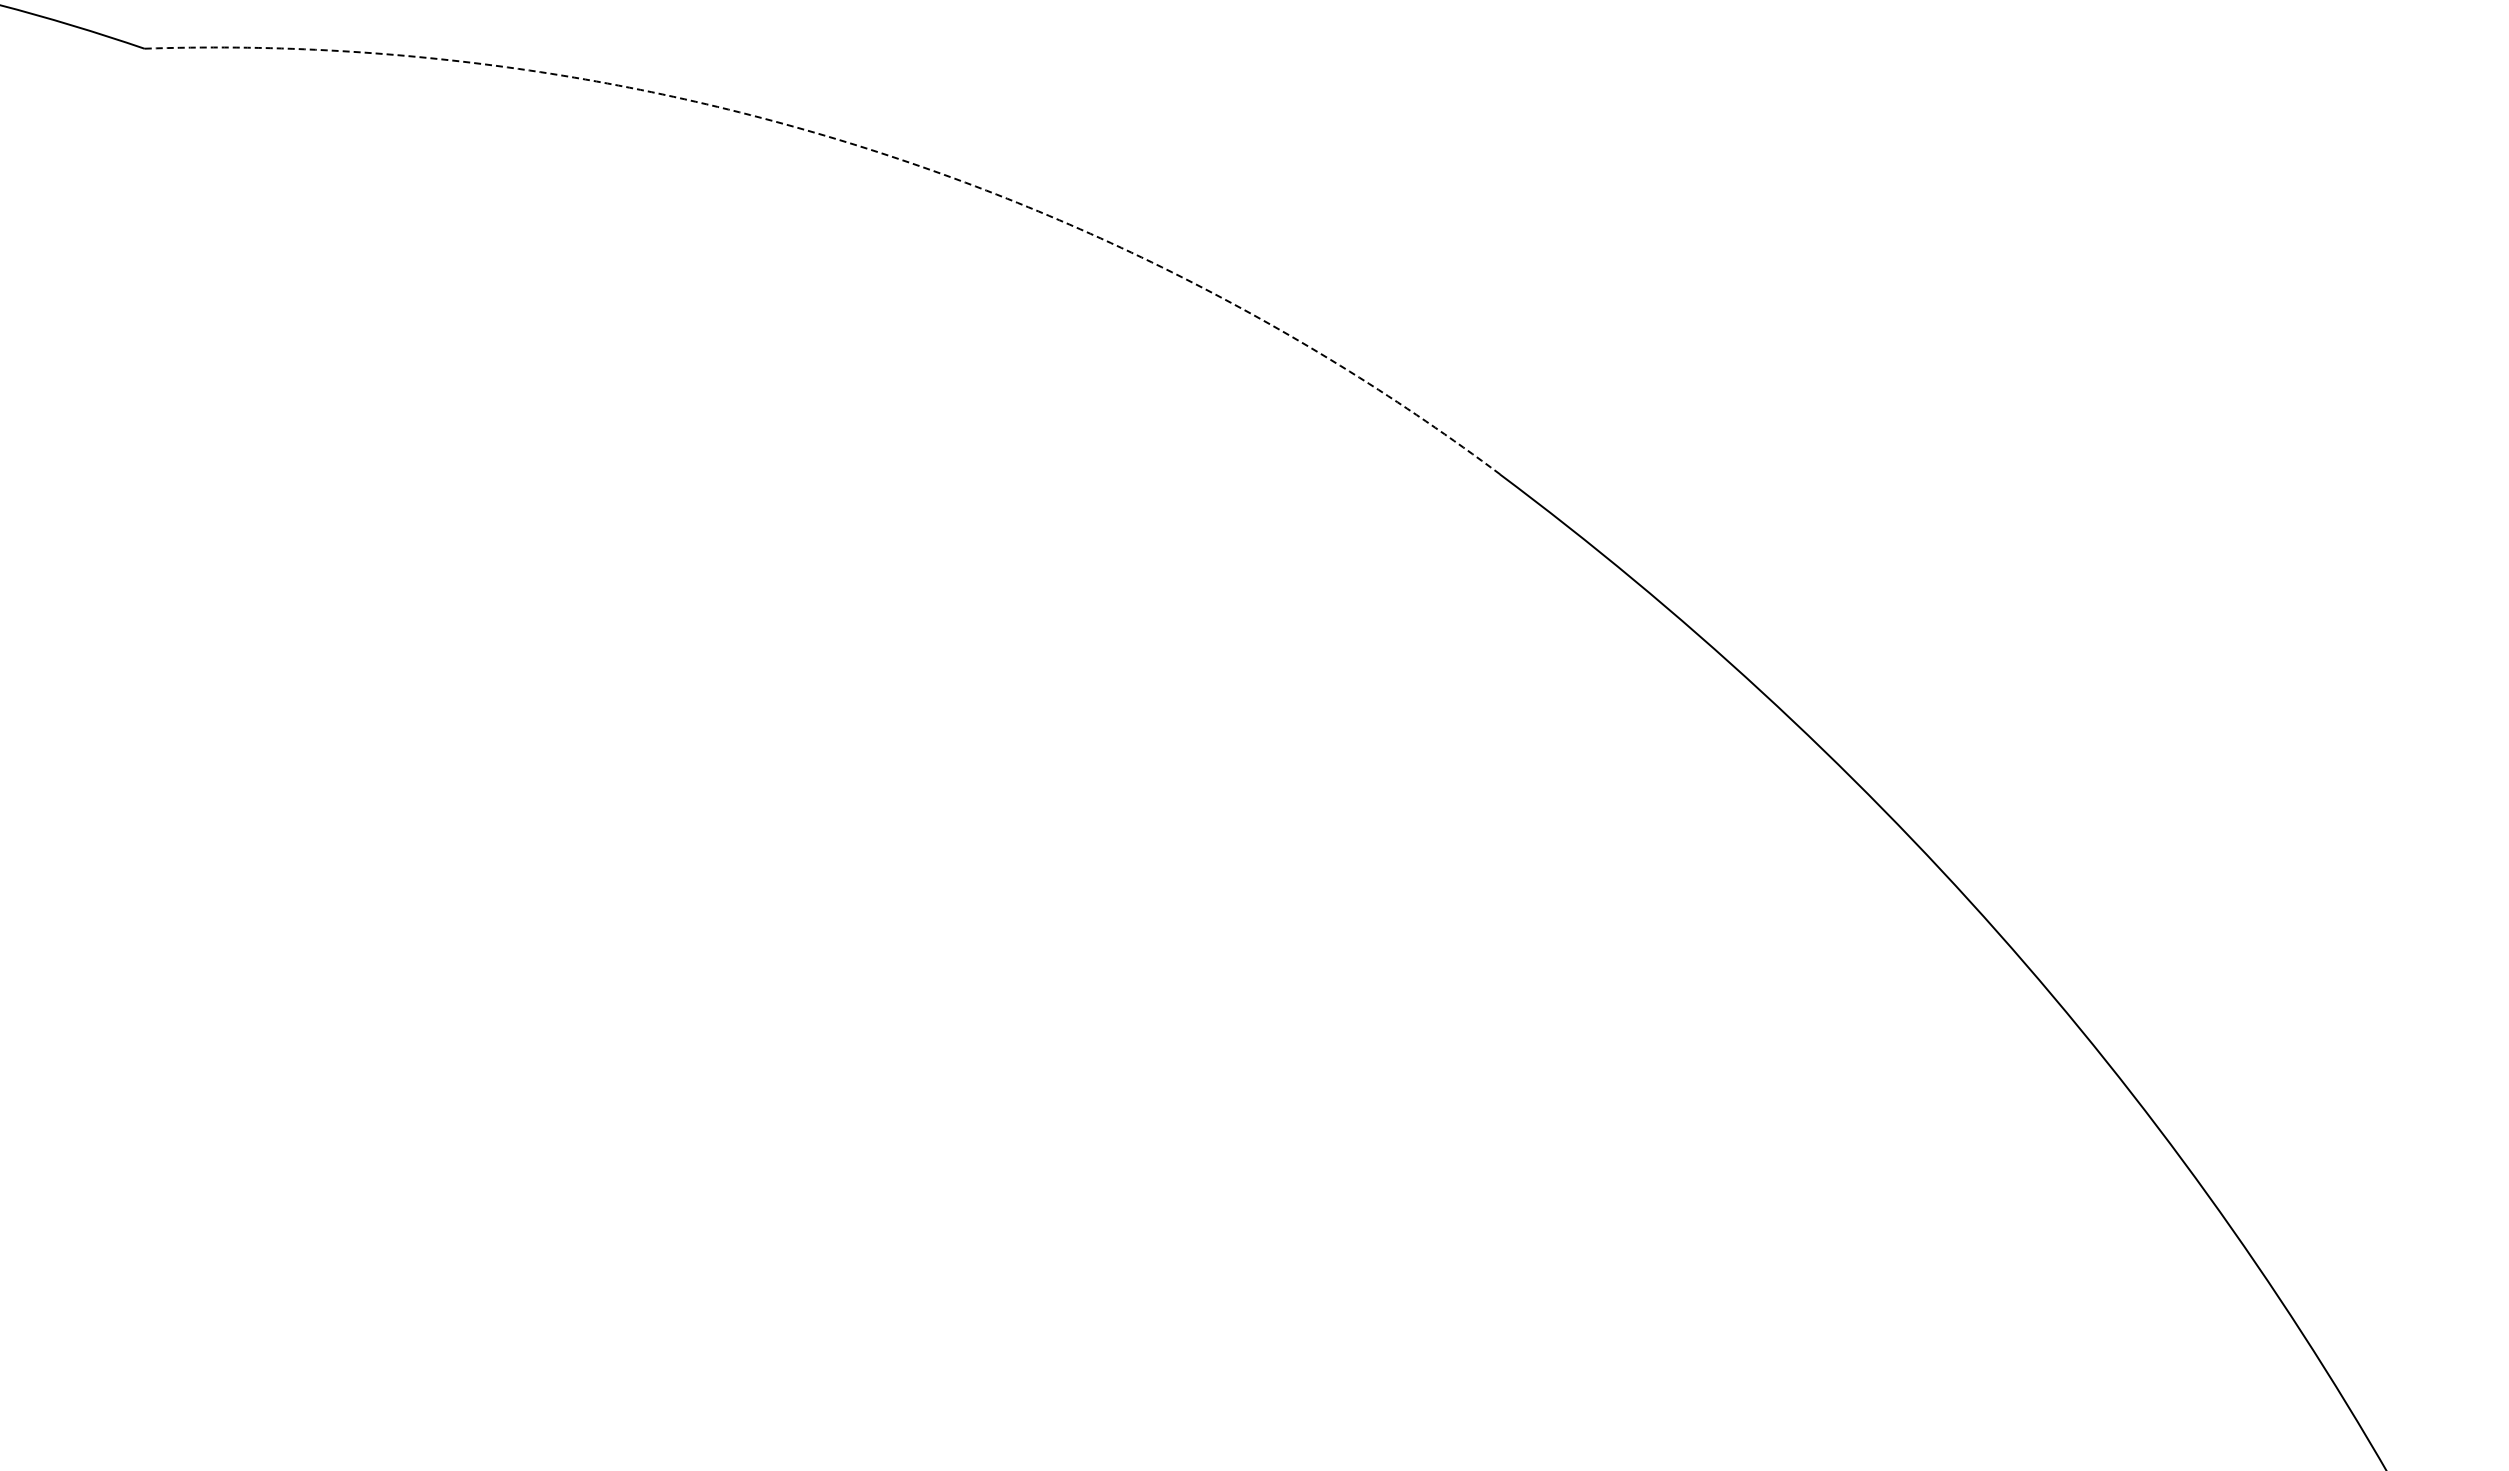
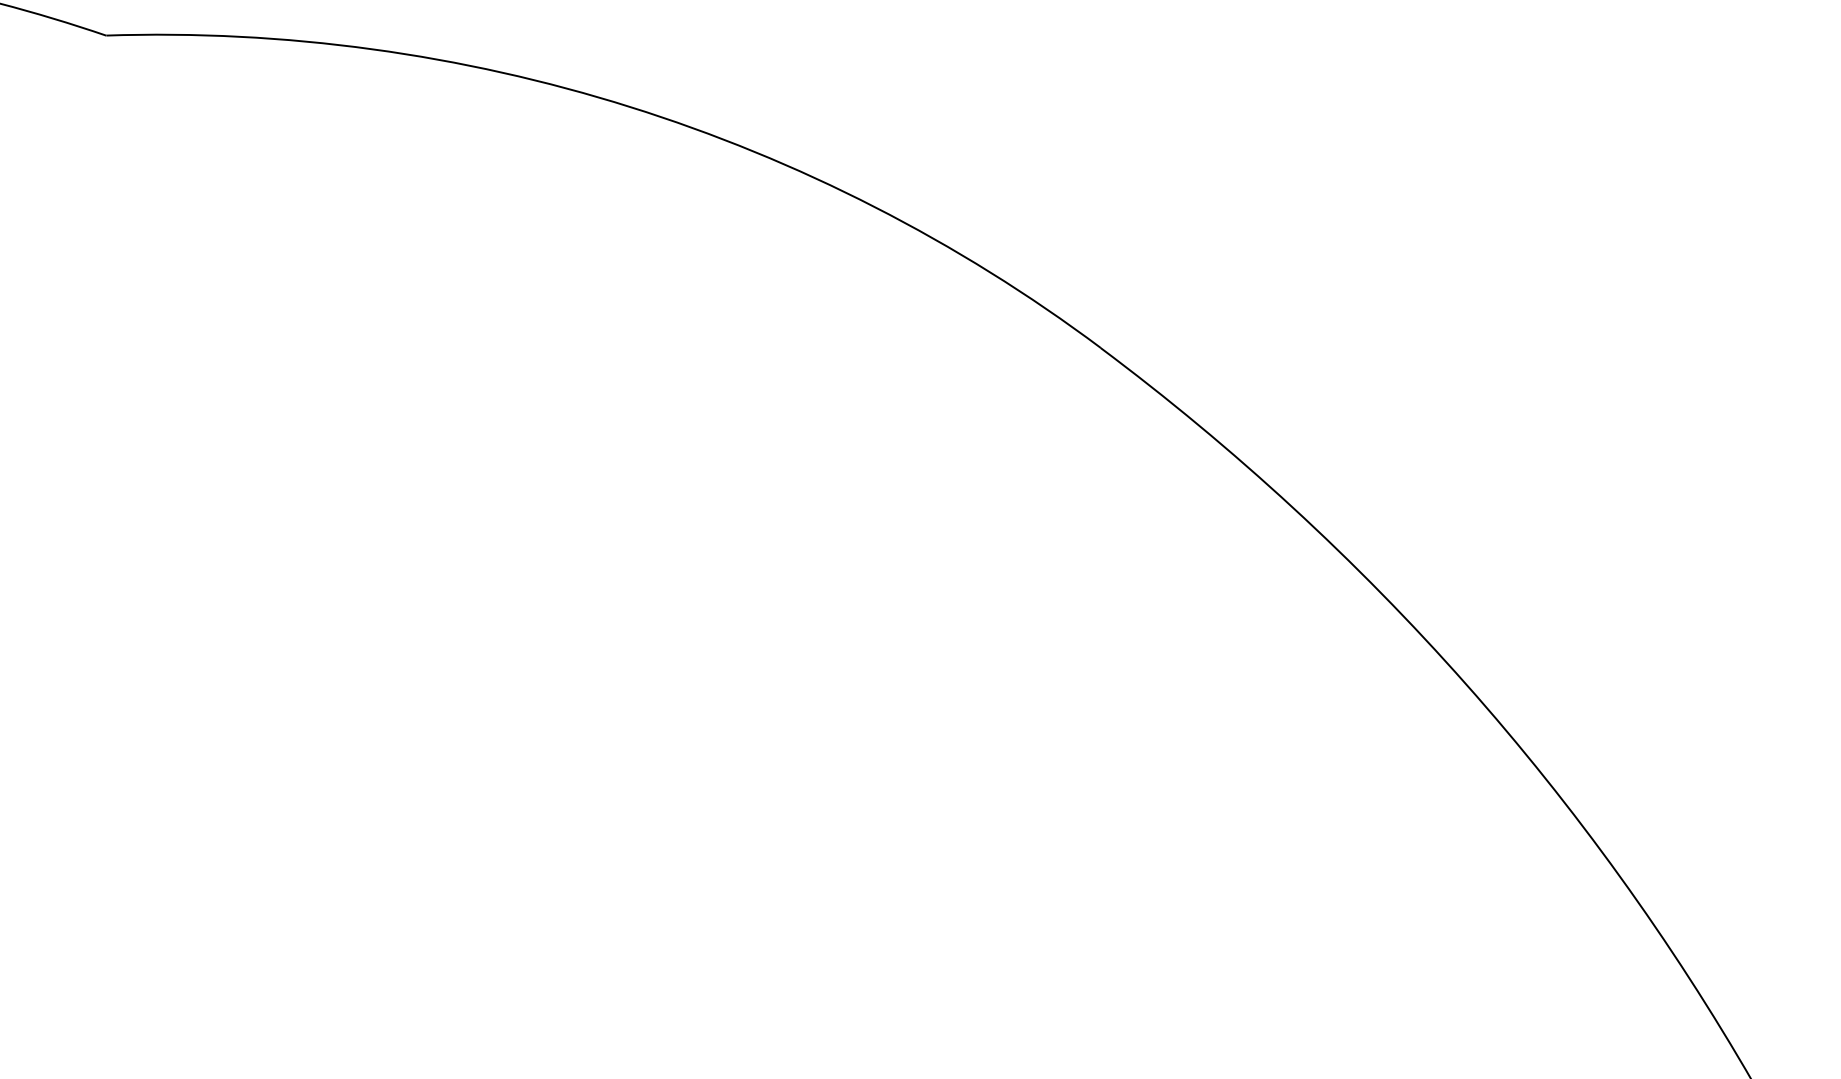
arc: (858, 146) -> (629, 107), dashed -> solid

